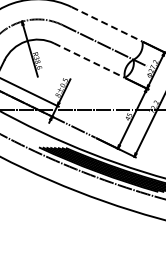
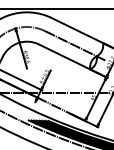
line: (107, 24) -> (77, 30), dashed -> solid
line: (89, 60) -> (64, 56), dashed -> solid

